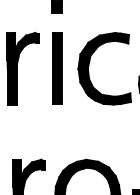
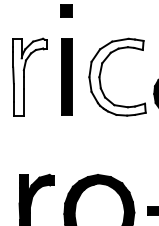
fill: (23, 68) -> (30, 76), removed
fill: (104, 68) -> (117, 76), removed

